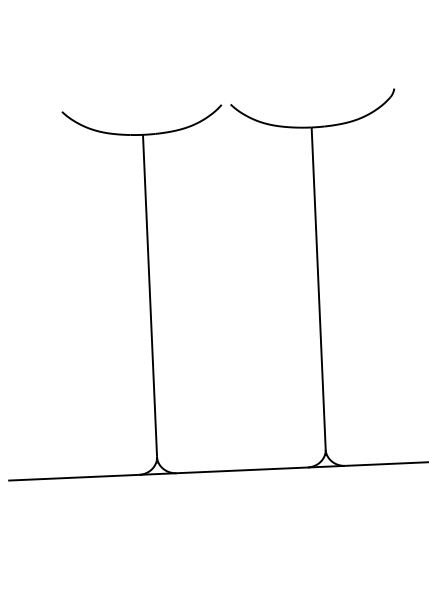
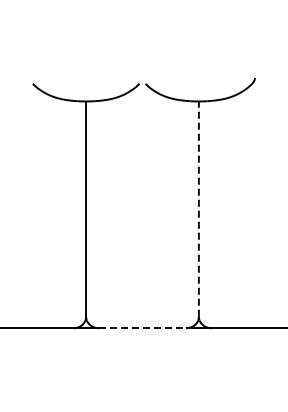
line: (318, 289) -> (198, 209), solid -> dashed
line: (242, 470) -> (142, 328), solid -> dashed

